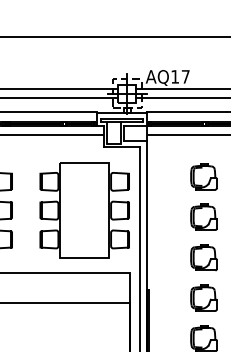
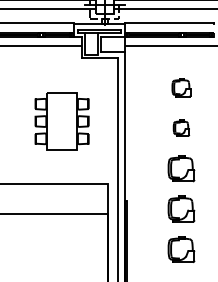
part: (203, 176) -> (180, 87), size x0.7
part: (84, 210) -> (61, 121), size x0.6
part: (203, 216) -> (180, 127), size x0.6

